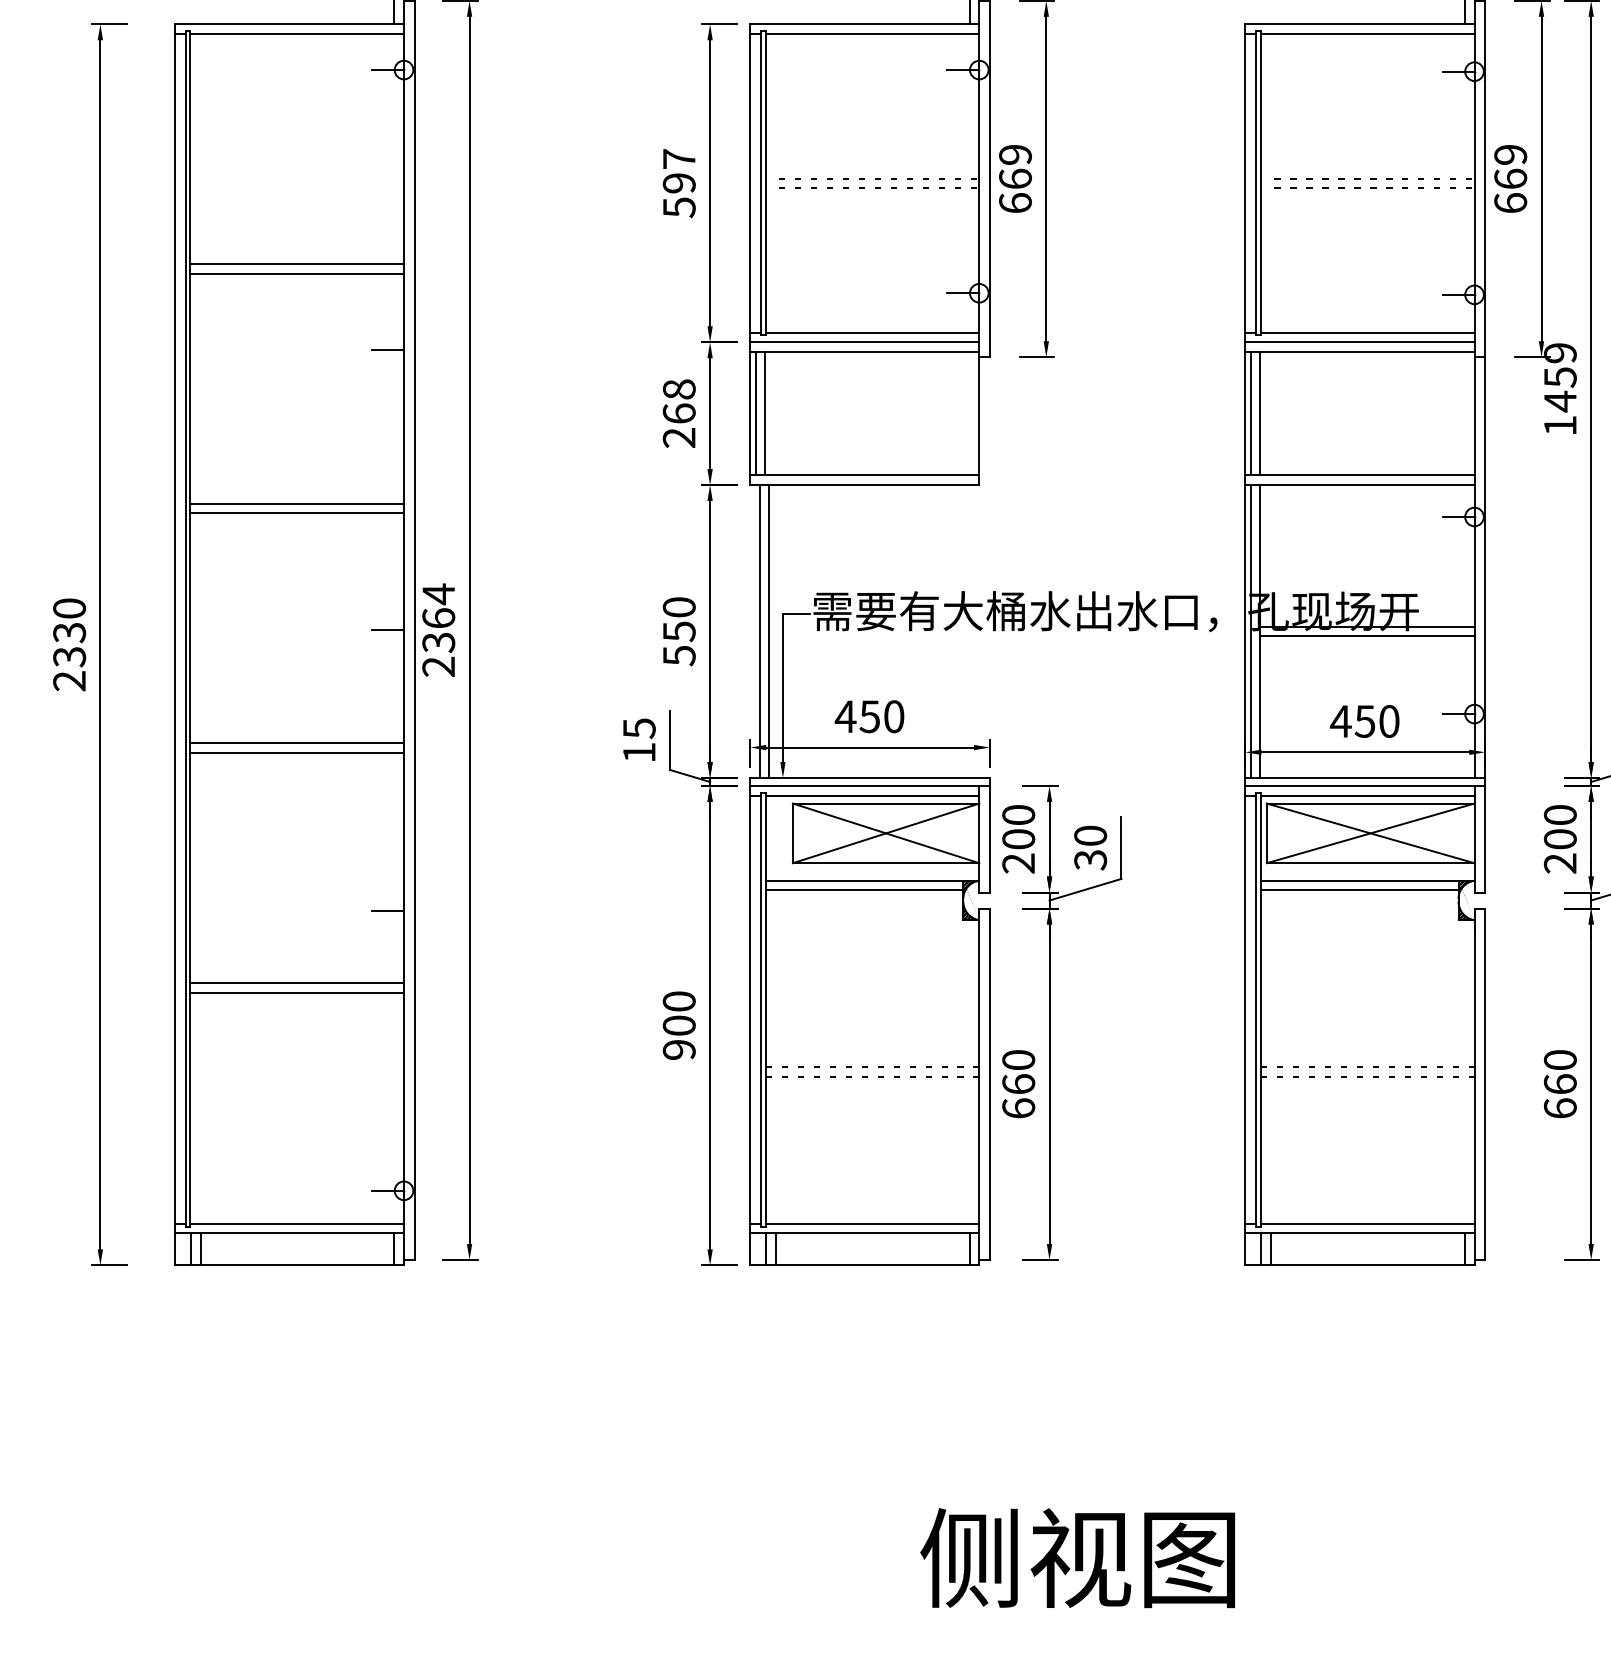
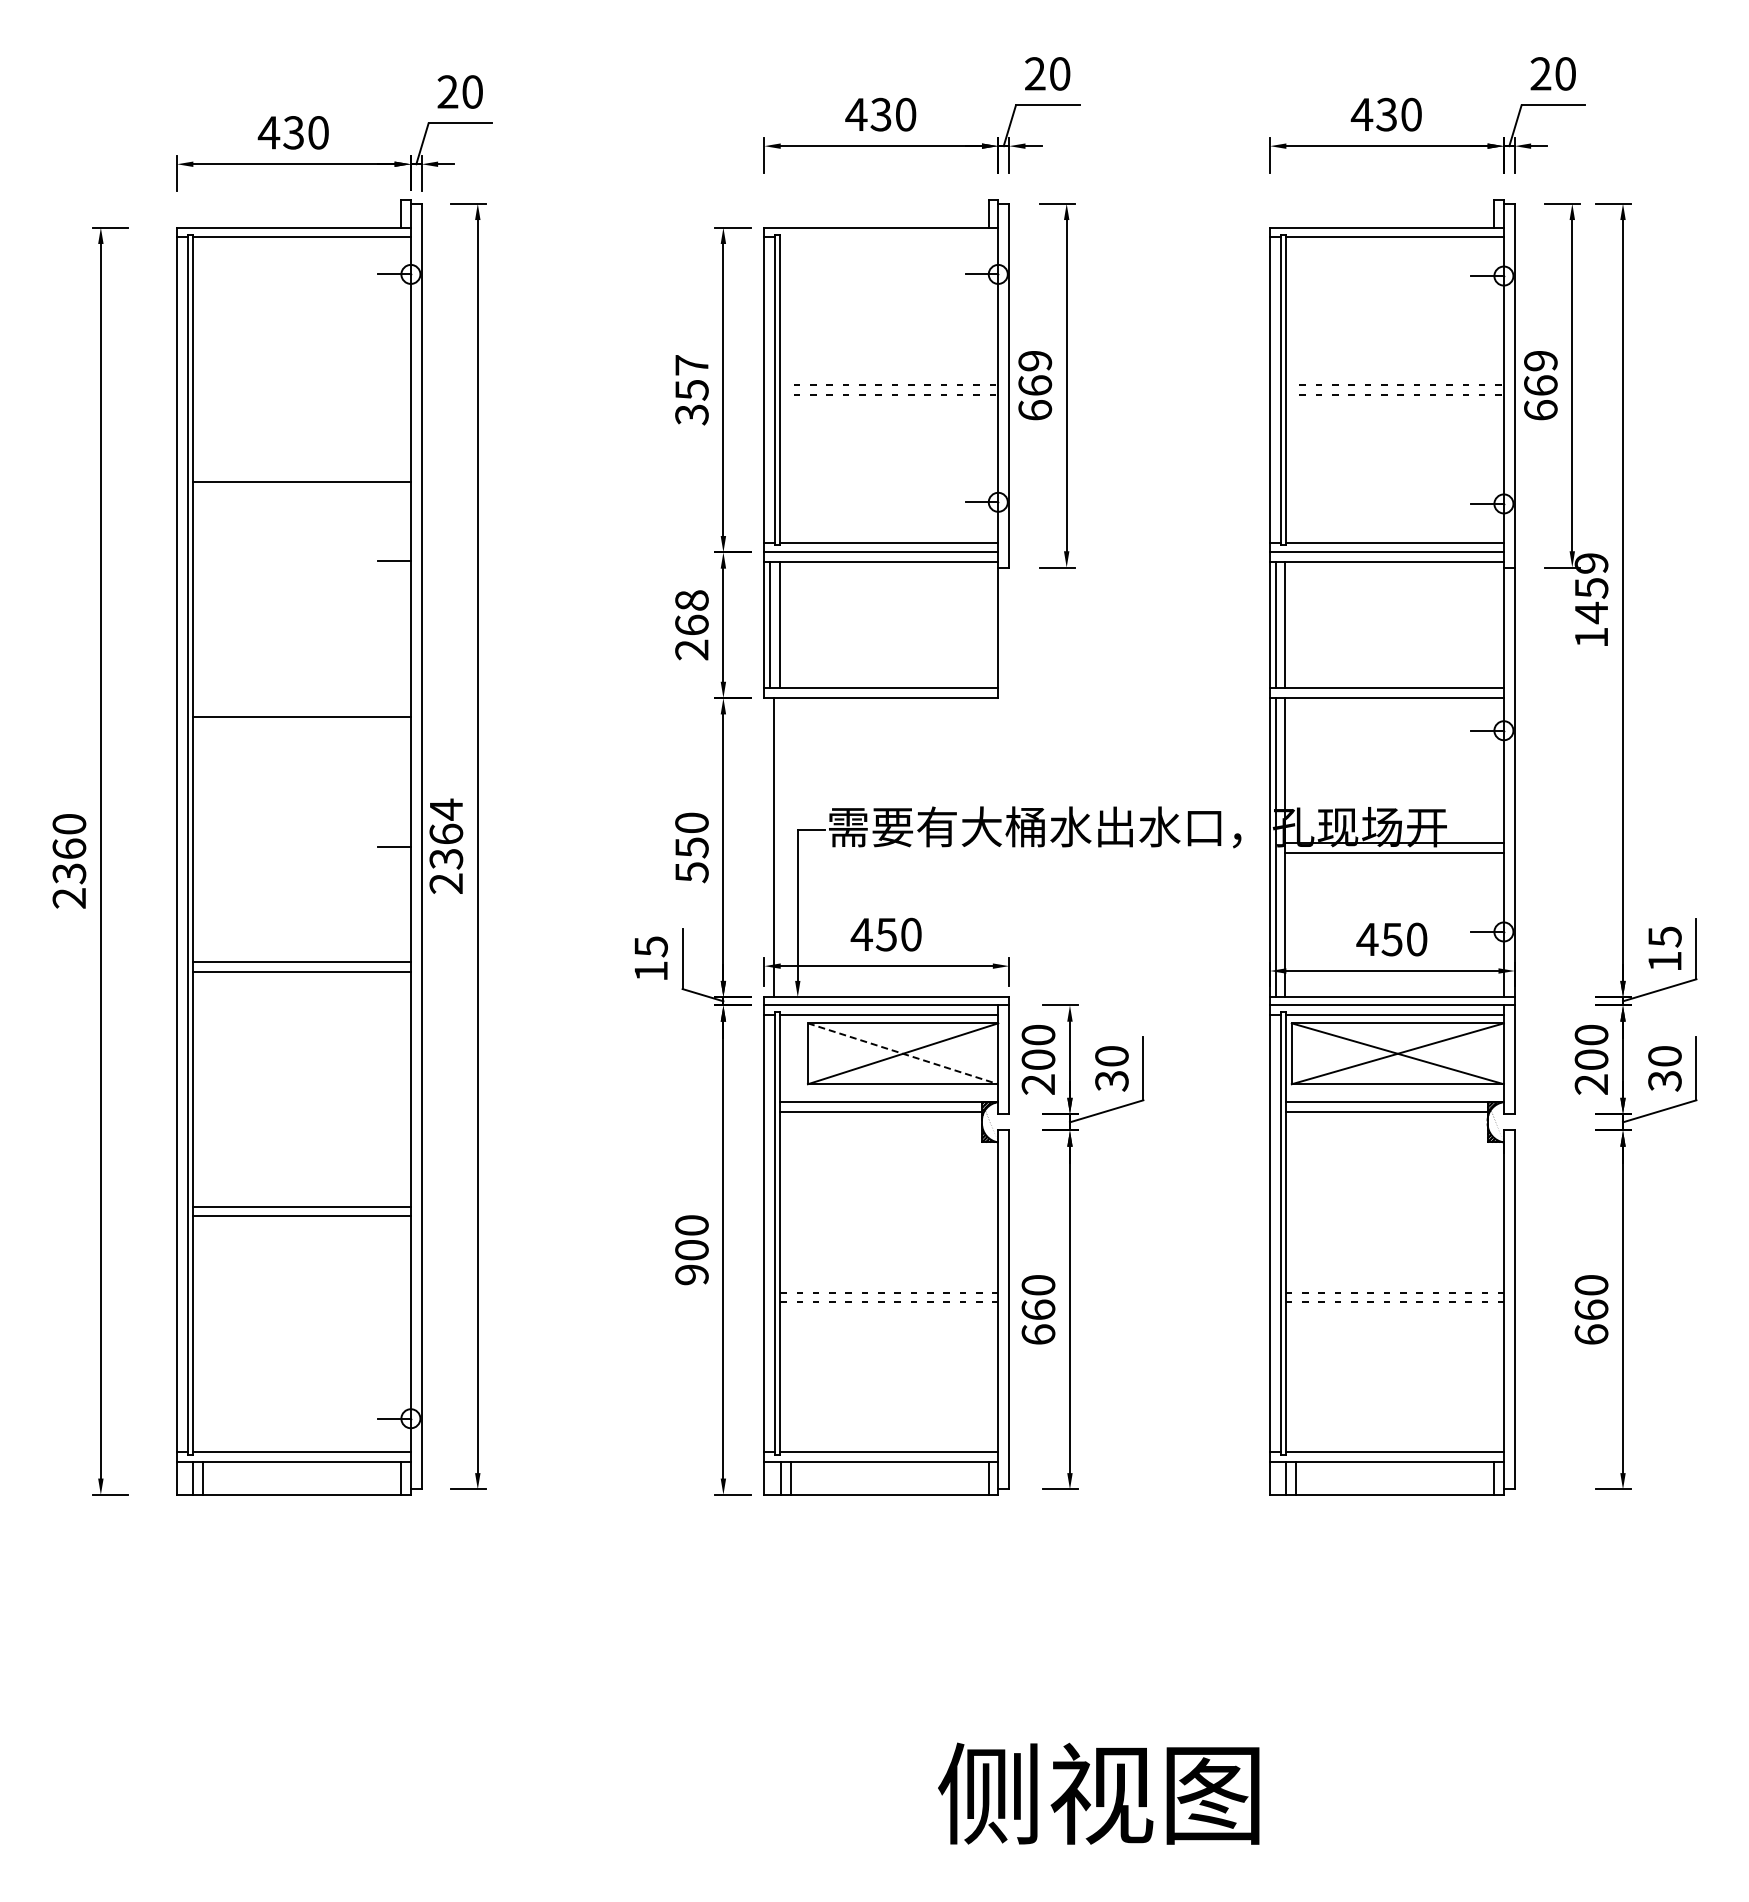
line: (872, 33) -> (889, 237), removed
text: (678, 195) -> (691, 402), 597 -> 357
line: (296, 264) -> (301, 472), removed
line: (296, 512) -> (301, 726), removed
line: (769, 631) -> (784, 847), removed
text: (69, 632) -> (69, 848), 2330 -> 2360
line: (886, 833) -> (903, 1053), solid -> dashed
line: (387, 910) -> (394, 1132), removed

